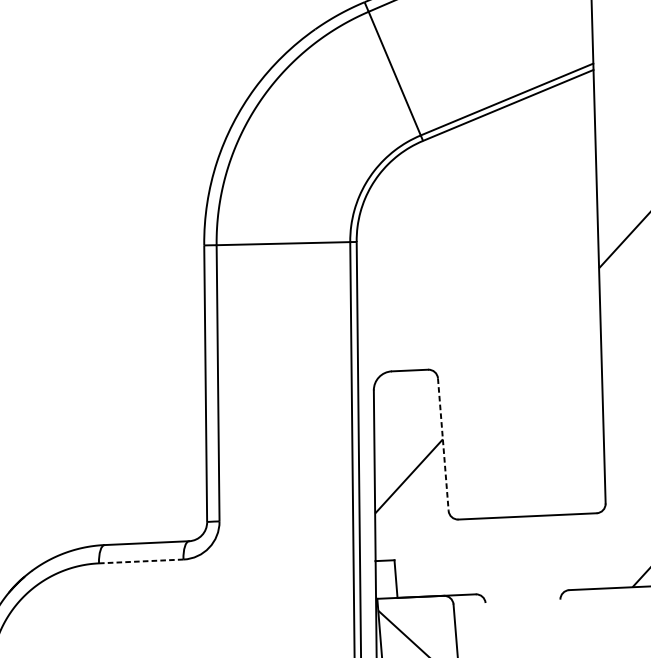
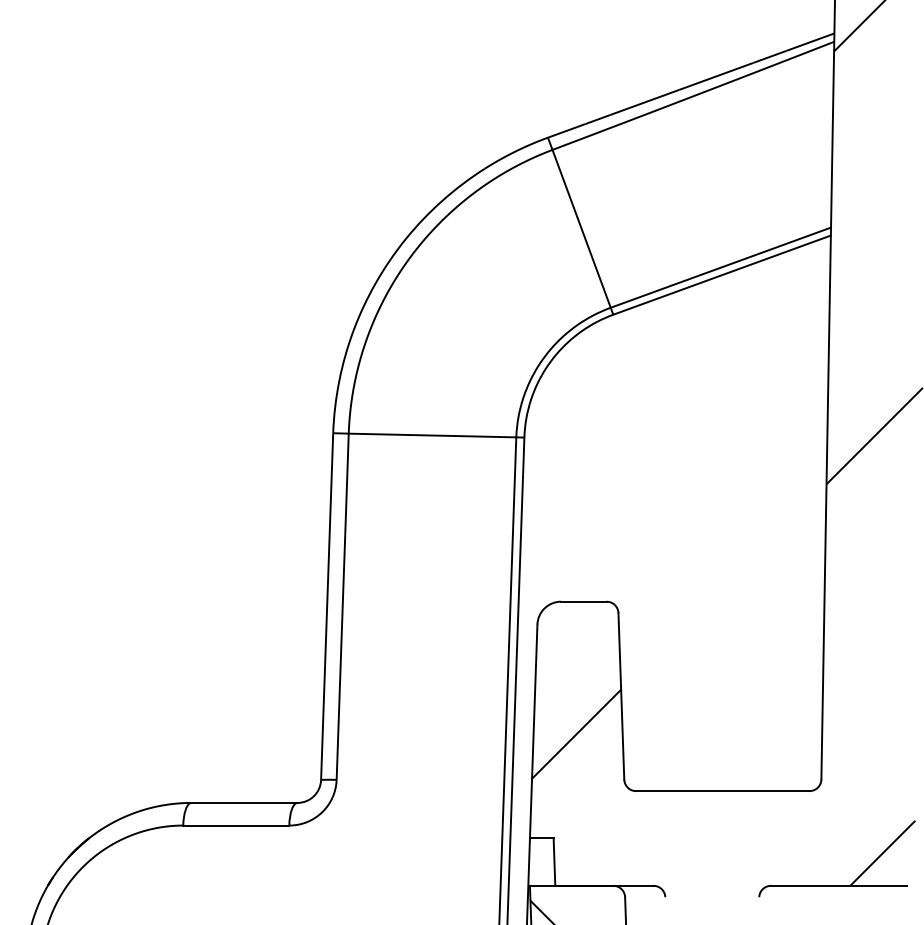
line: (443, 444) -> (621, 696), dashed -> solid
line: (141, 561) -> (236, 825), dashed -> solid

